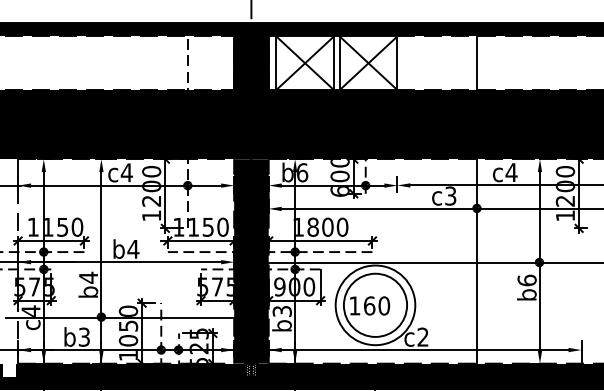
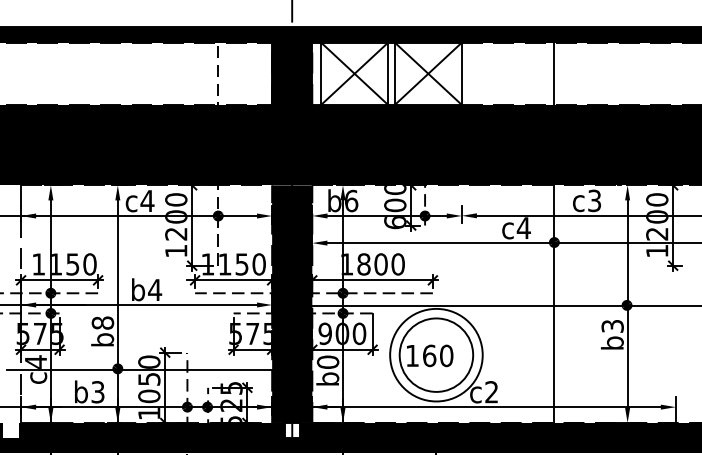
text: (511, 172) -> (594, 200), c4 -> c3
text: (450, 196) -> (523, 228), c3 -> c4
text: (88, 278) -> (102, 323), b4 -> b8
text: (526, 279) -> (612, 325), b6 -> b3
text: (281, 310) -> (327, 361), b3 -> b0
hatch: (250, 370) -> (291, 430), removed

